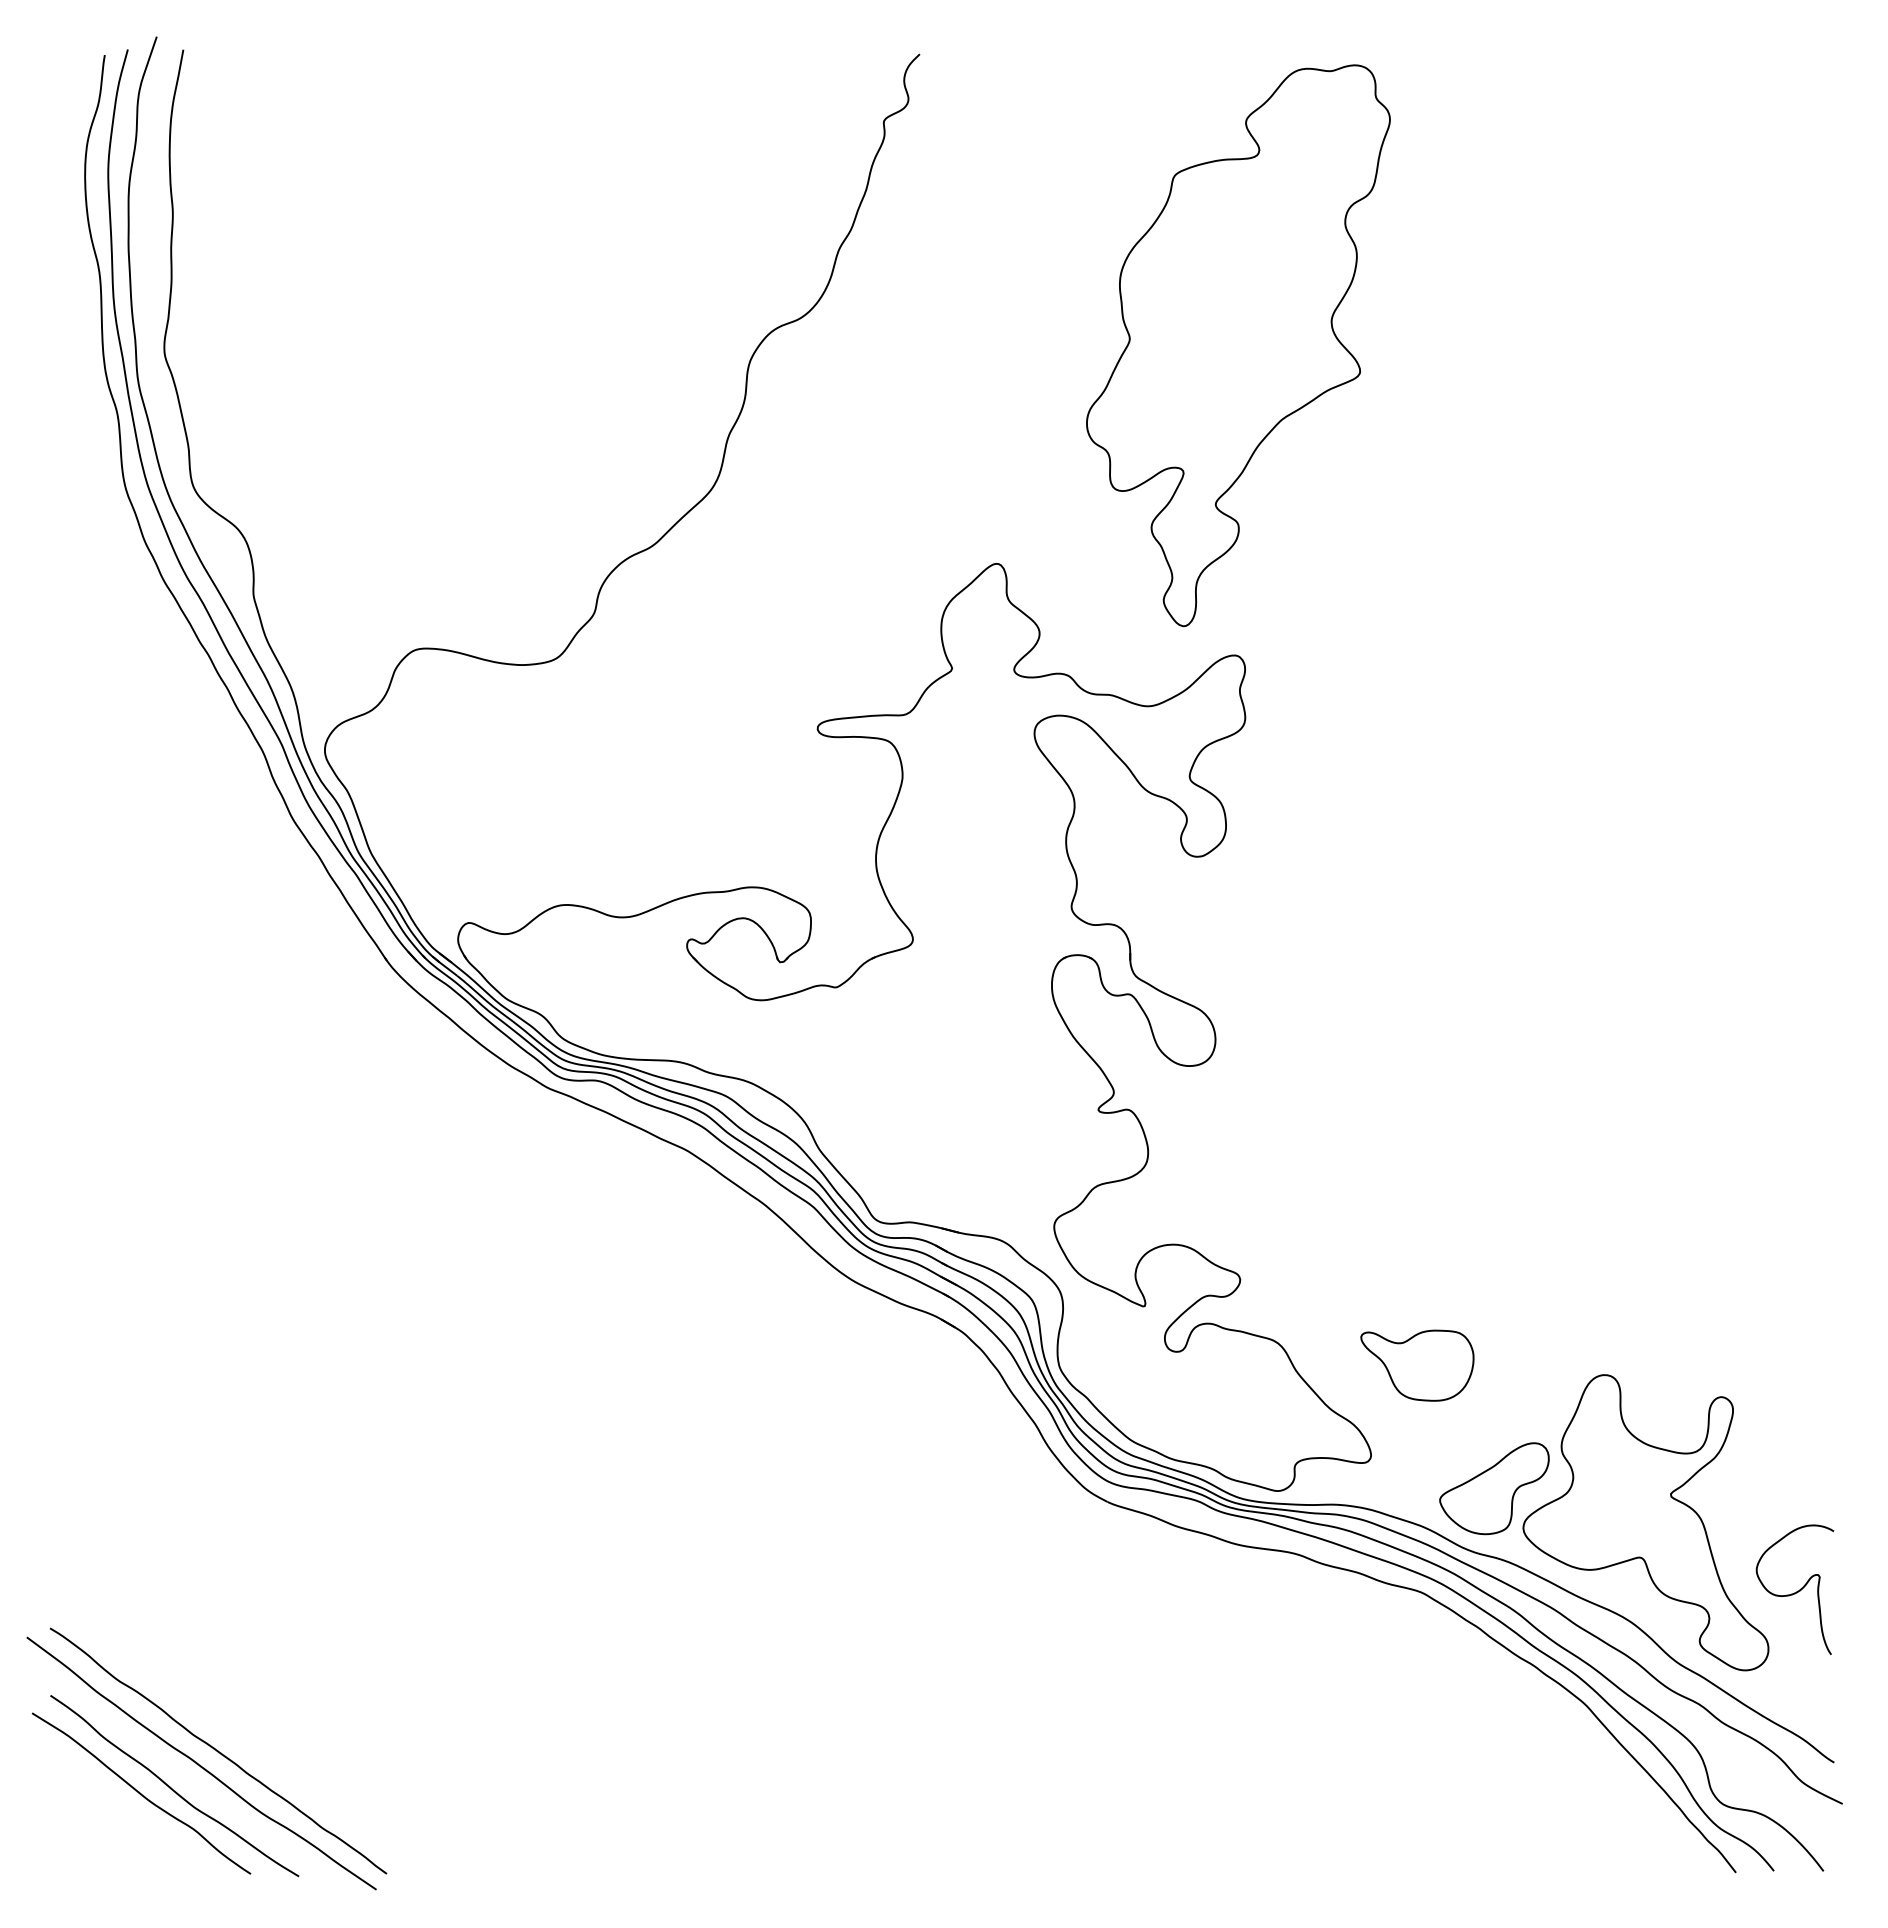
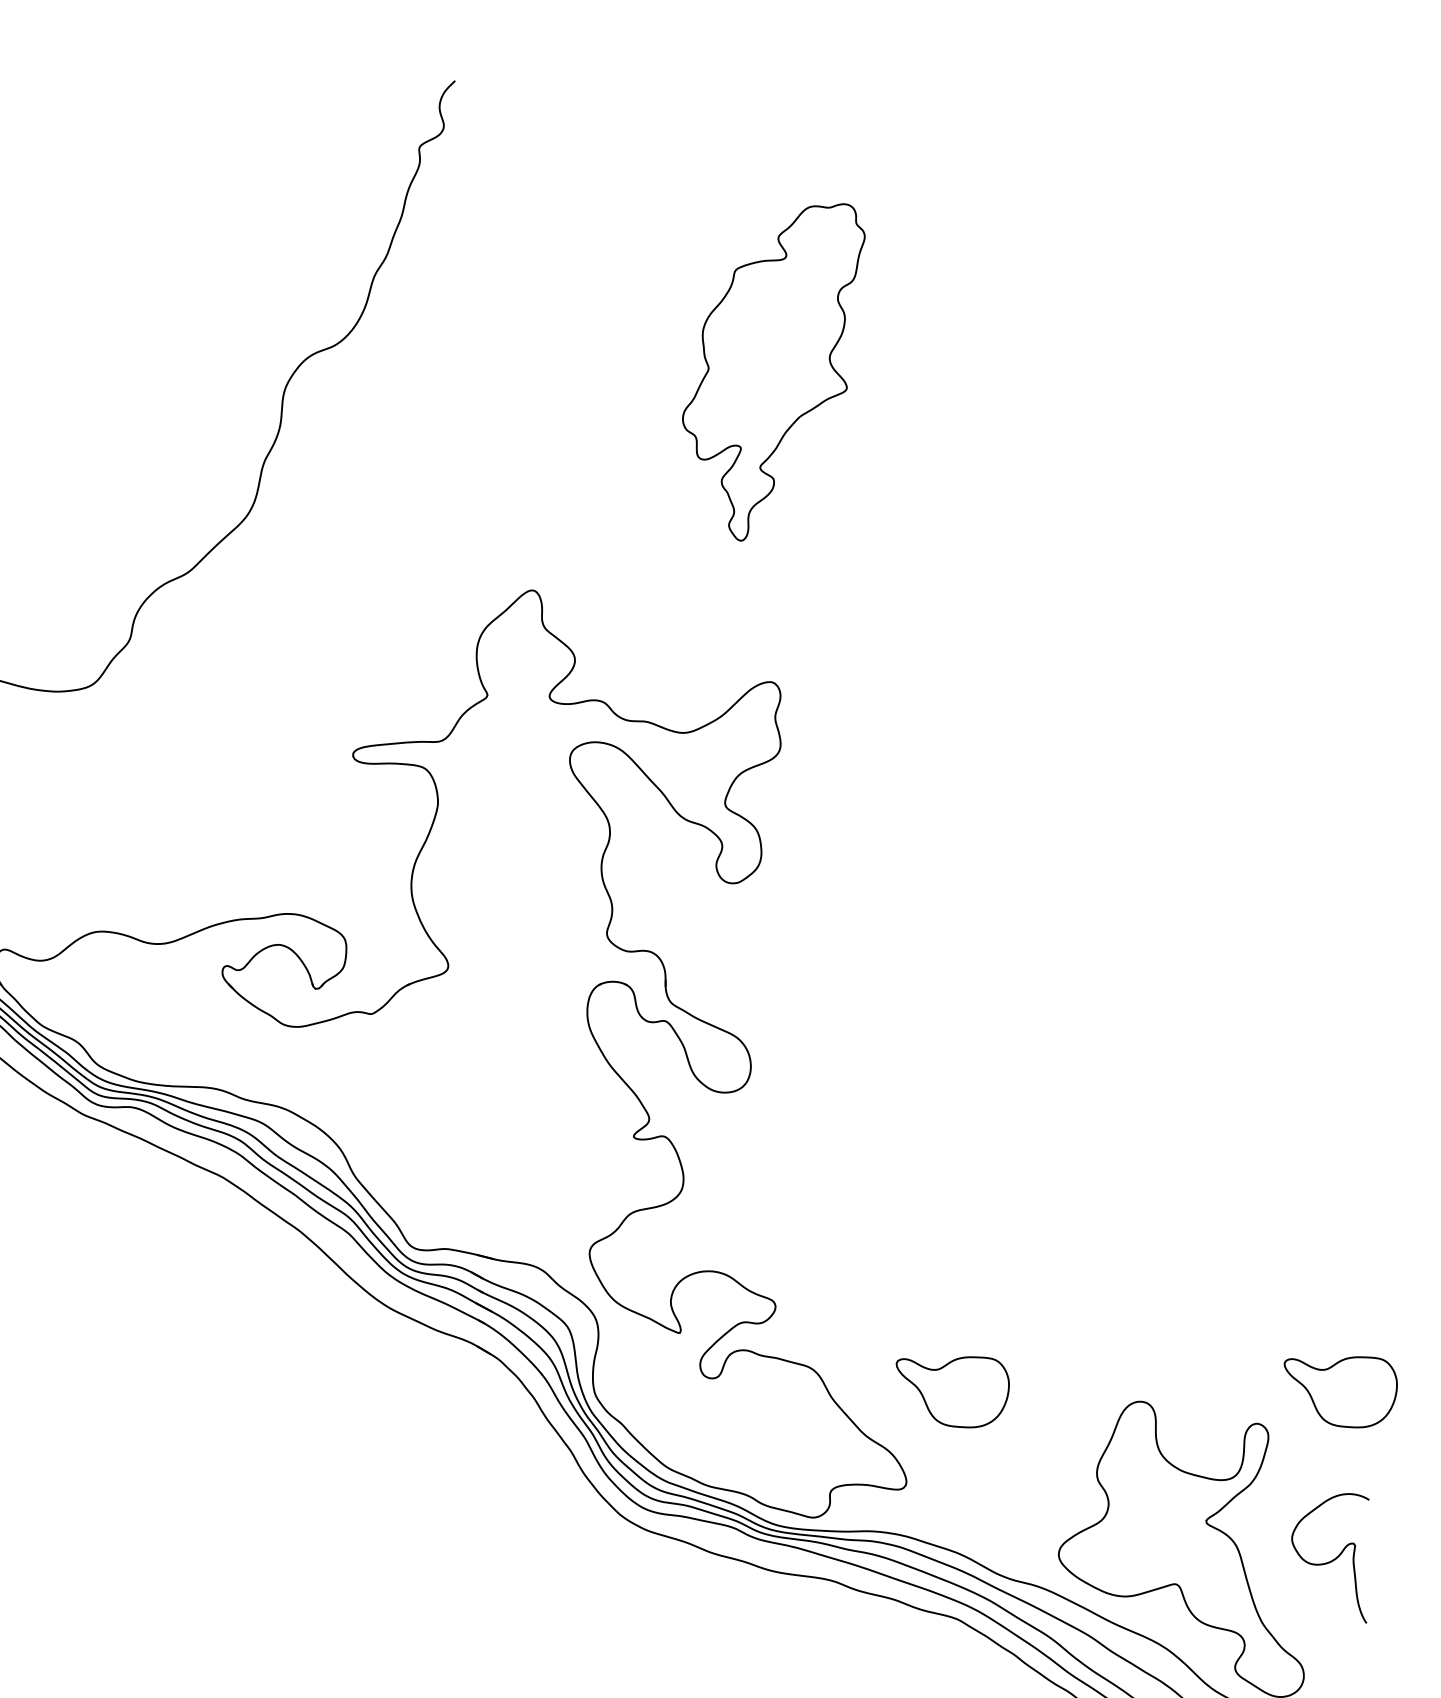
part: (1238, 345) -> (773, 372), size x0.6
part: (1805, 1365) -> (1340, 1392), added
part: (1494, 1488) -> (1029, 1515), removed
curve: (1796, 1591) -> (1331, 1560), moved

